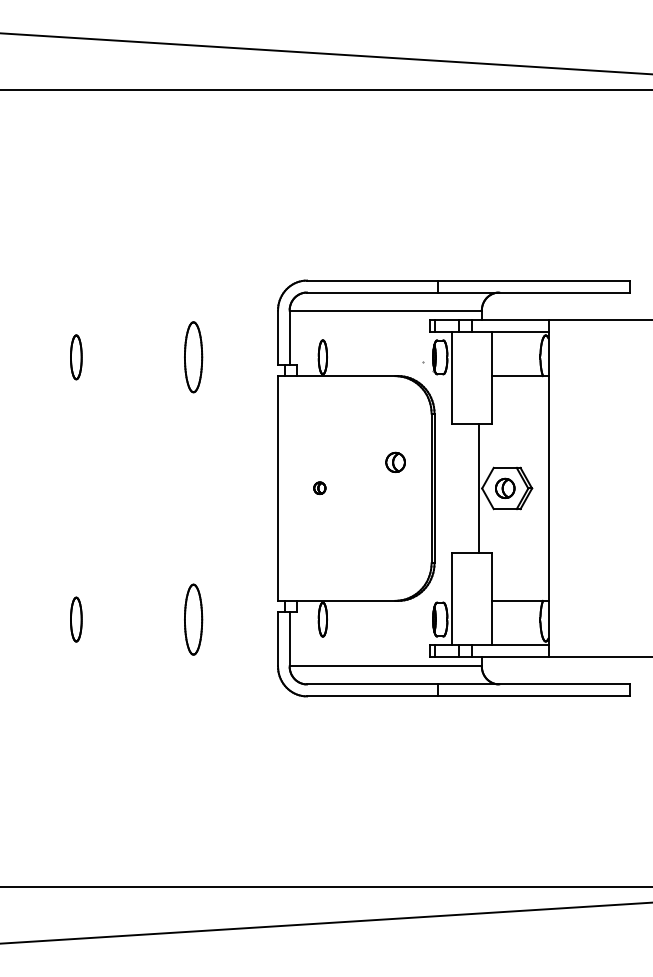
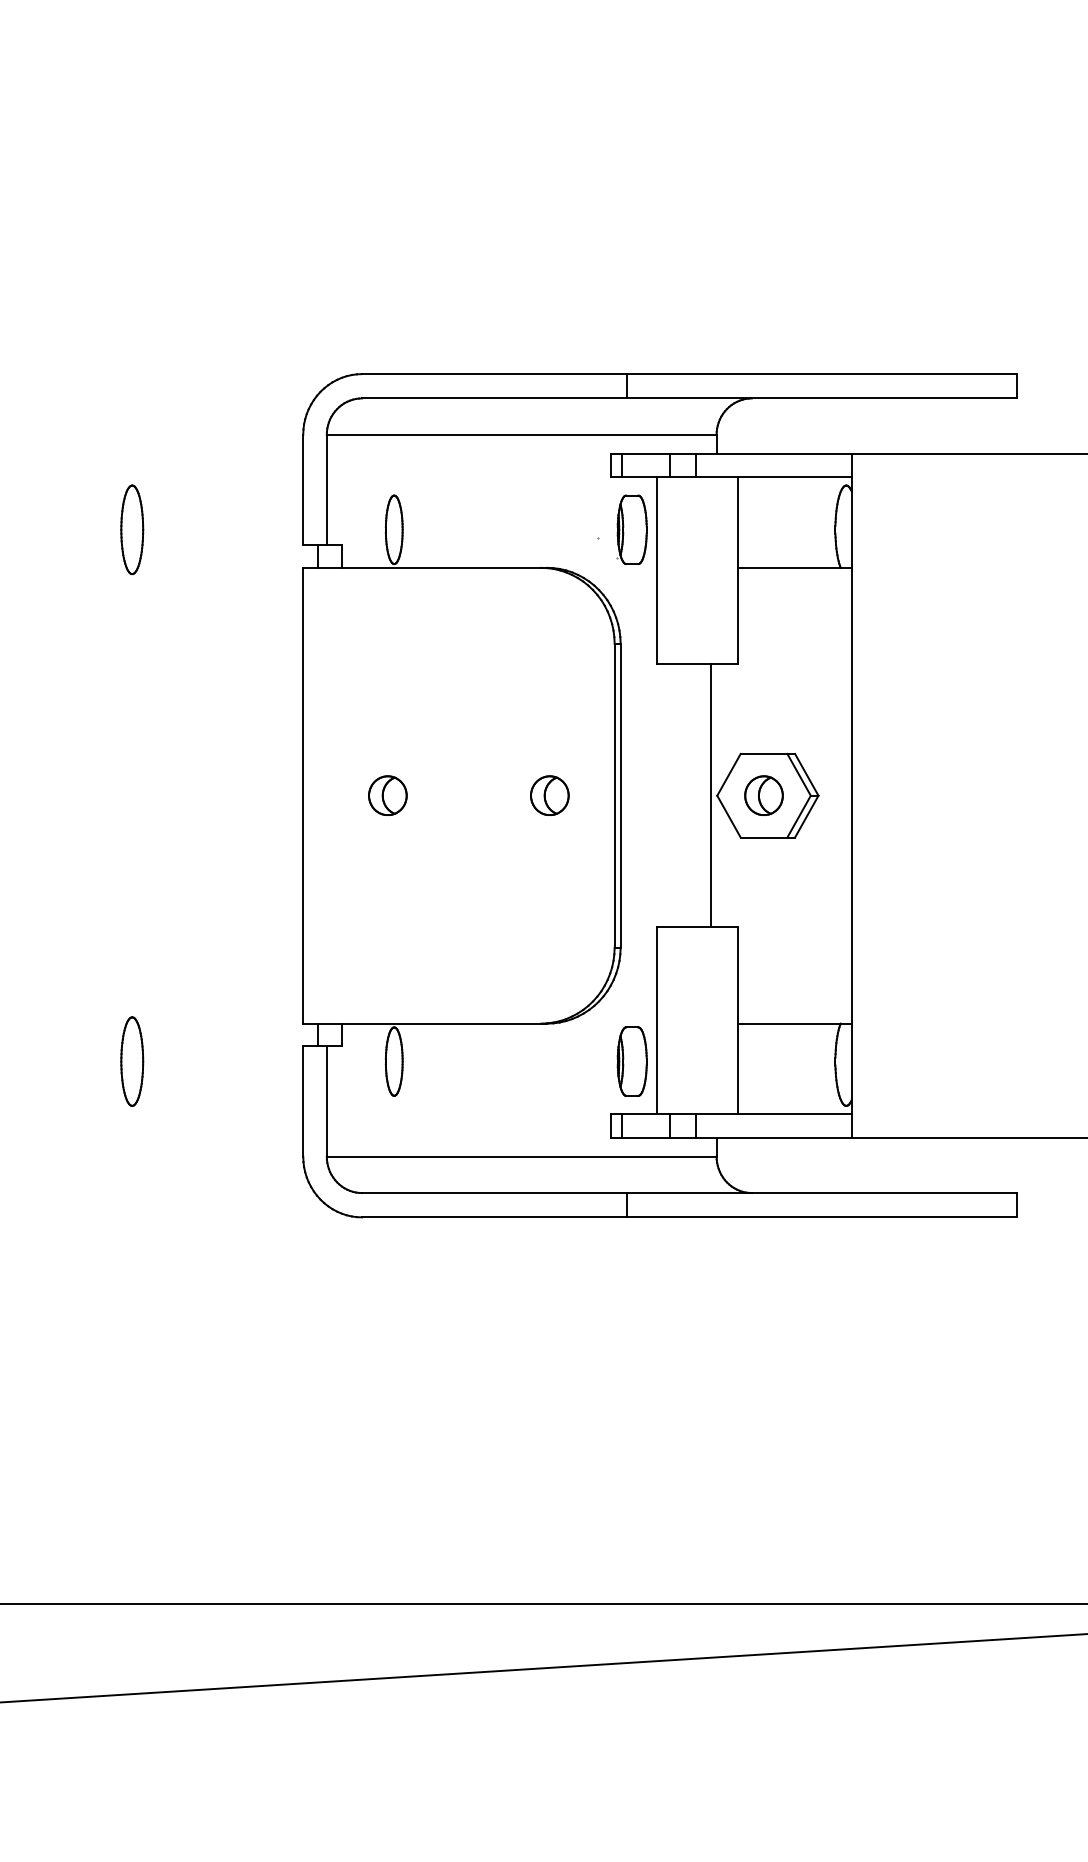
part: (193, 357) -> (131, 530), size x0.62
part: (395, 461) -> (549, 793), moved
part: (319, 487) -> (387, 793), size x1.67
part: (193, 619) -> (131, 1061), size x0.62

